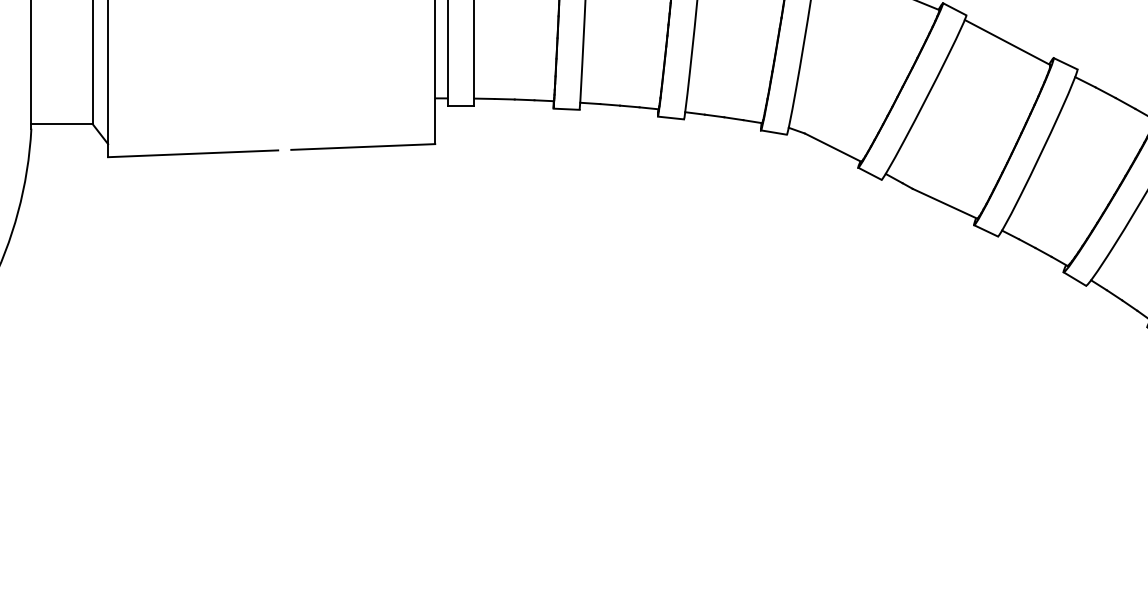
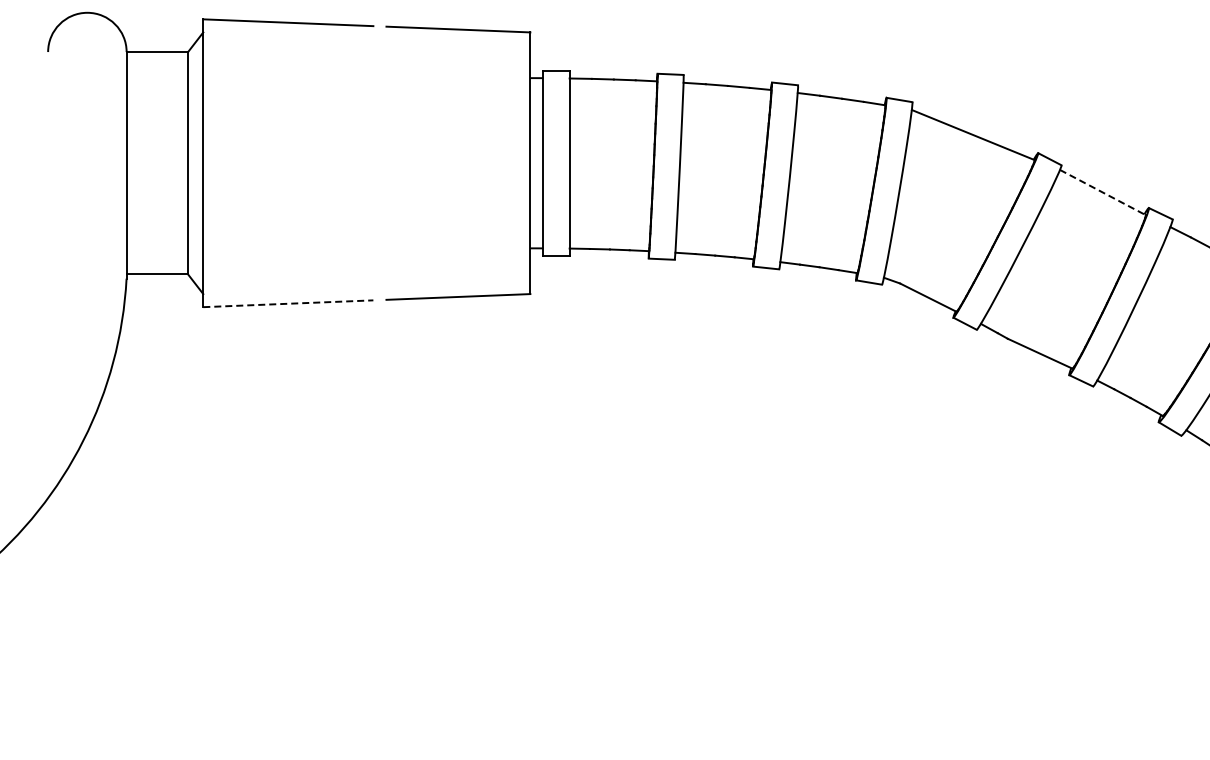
line: (1008, 42) -> (1103, 192), solid -> dashed
line: (193, 153) -> (288, 303), solid -> dashed

